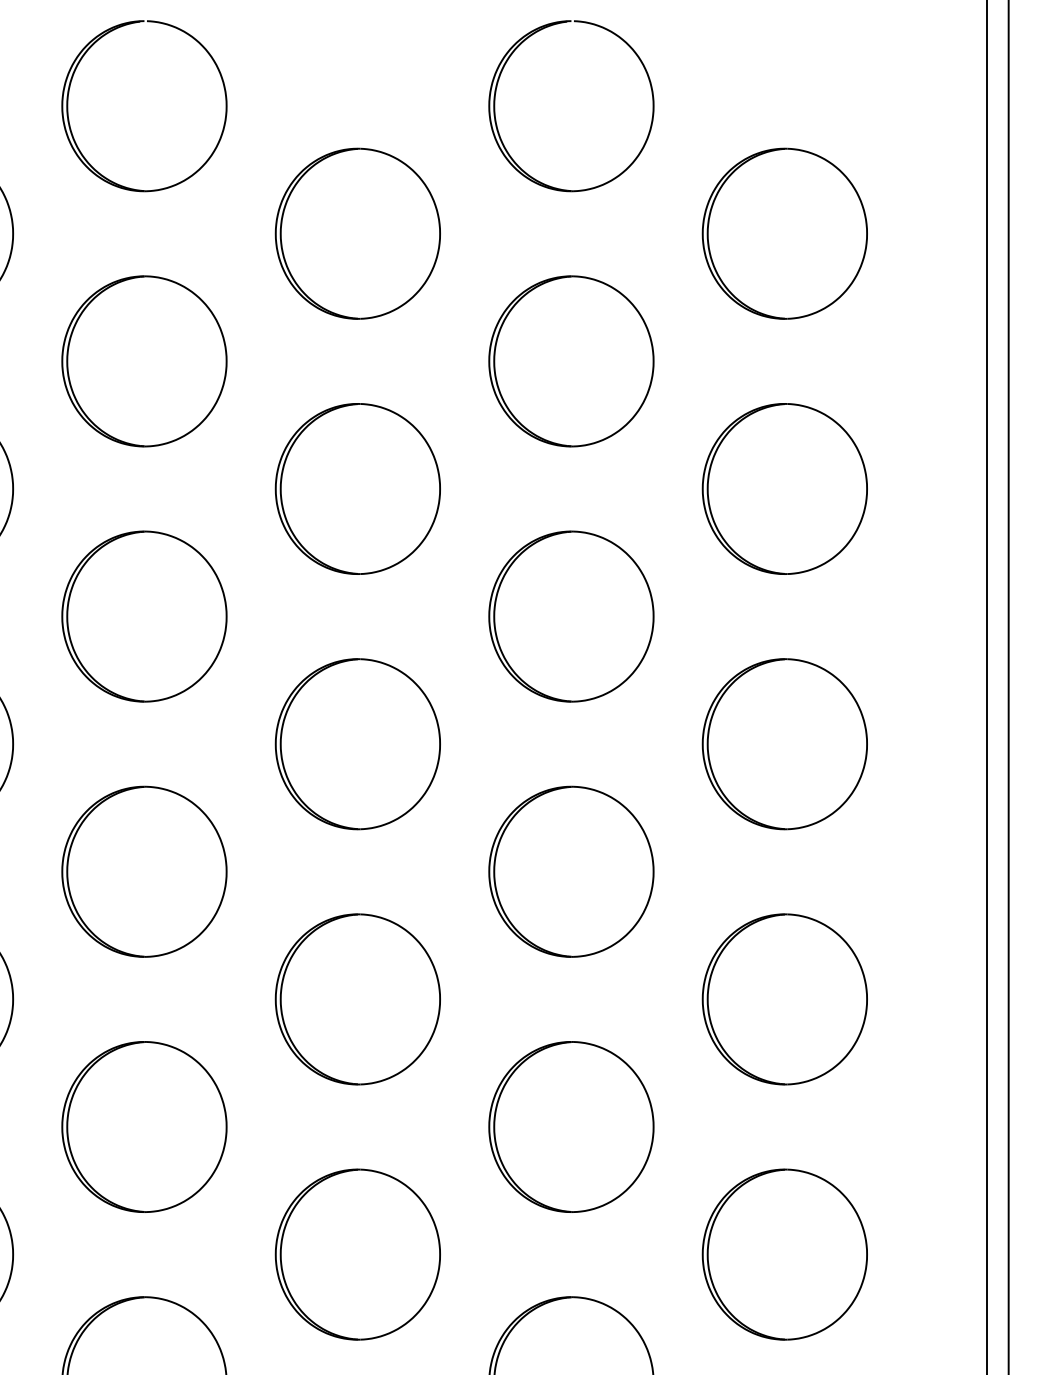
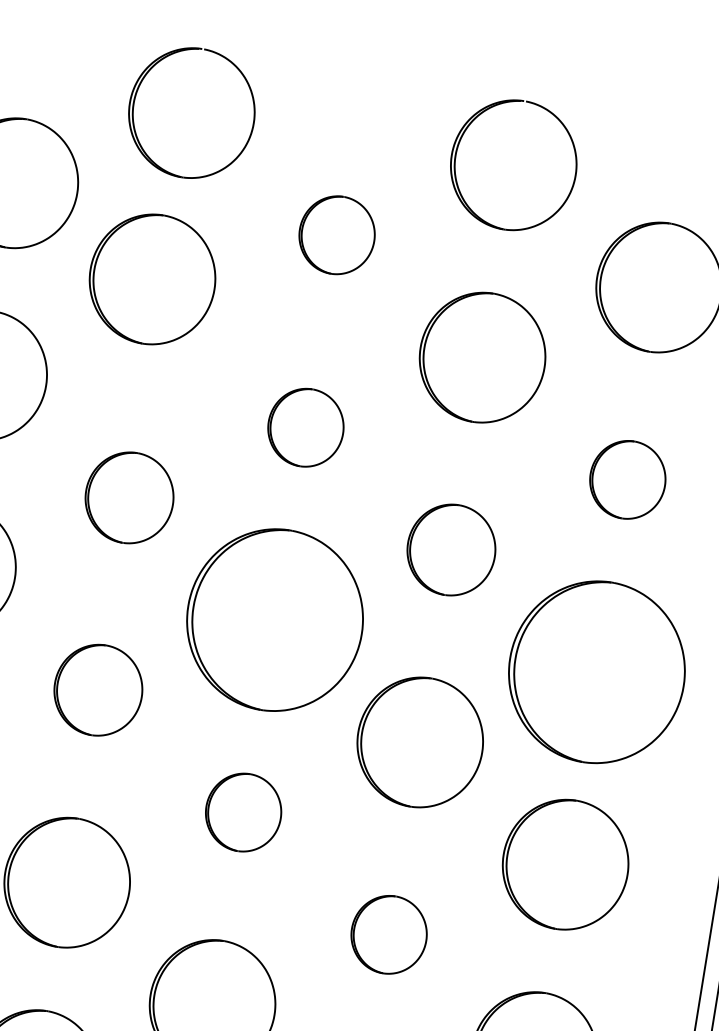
part: (357, 233) -> (336, 235), size x0.6
part: (144, 361) -> (152, 279), moved
part: (357, 488) -> (305, 427), size x0.6
part: (784, 488) -> (627, 479), size x0.6
part: (144, 616) -> (129, 497), size x0.7
part: (571, 616) -> (451, 549), size x0.7
part: (357, 744) -> (274, 620), size x1.4
part: (784, 744) -> (596, 672), size x1.4
part: (144, 871) -> (98, 690), size x0.7
part: (357, 999) -> (243, 812), size x0.6
part: (571, 1126) -> (389, 934), size x0.6

